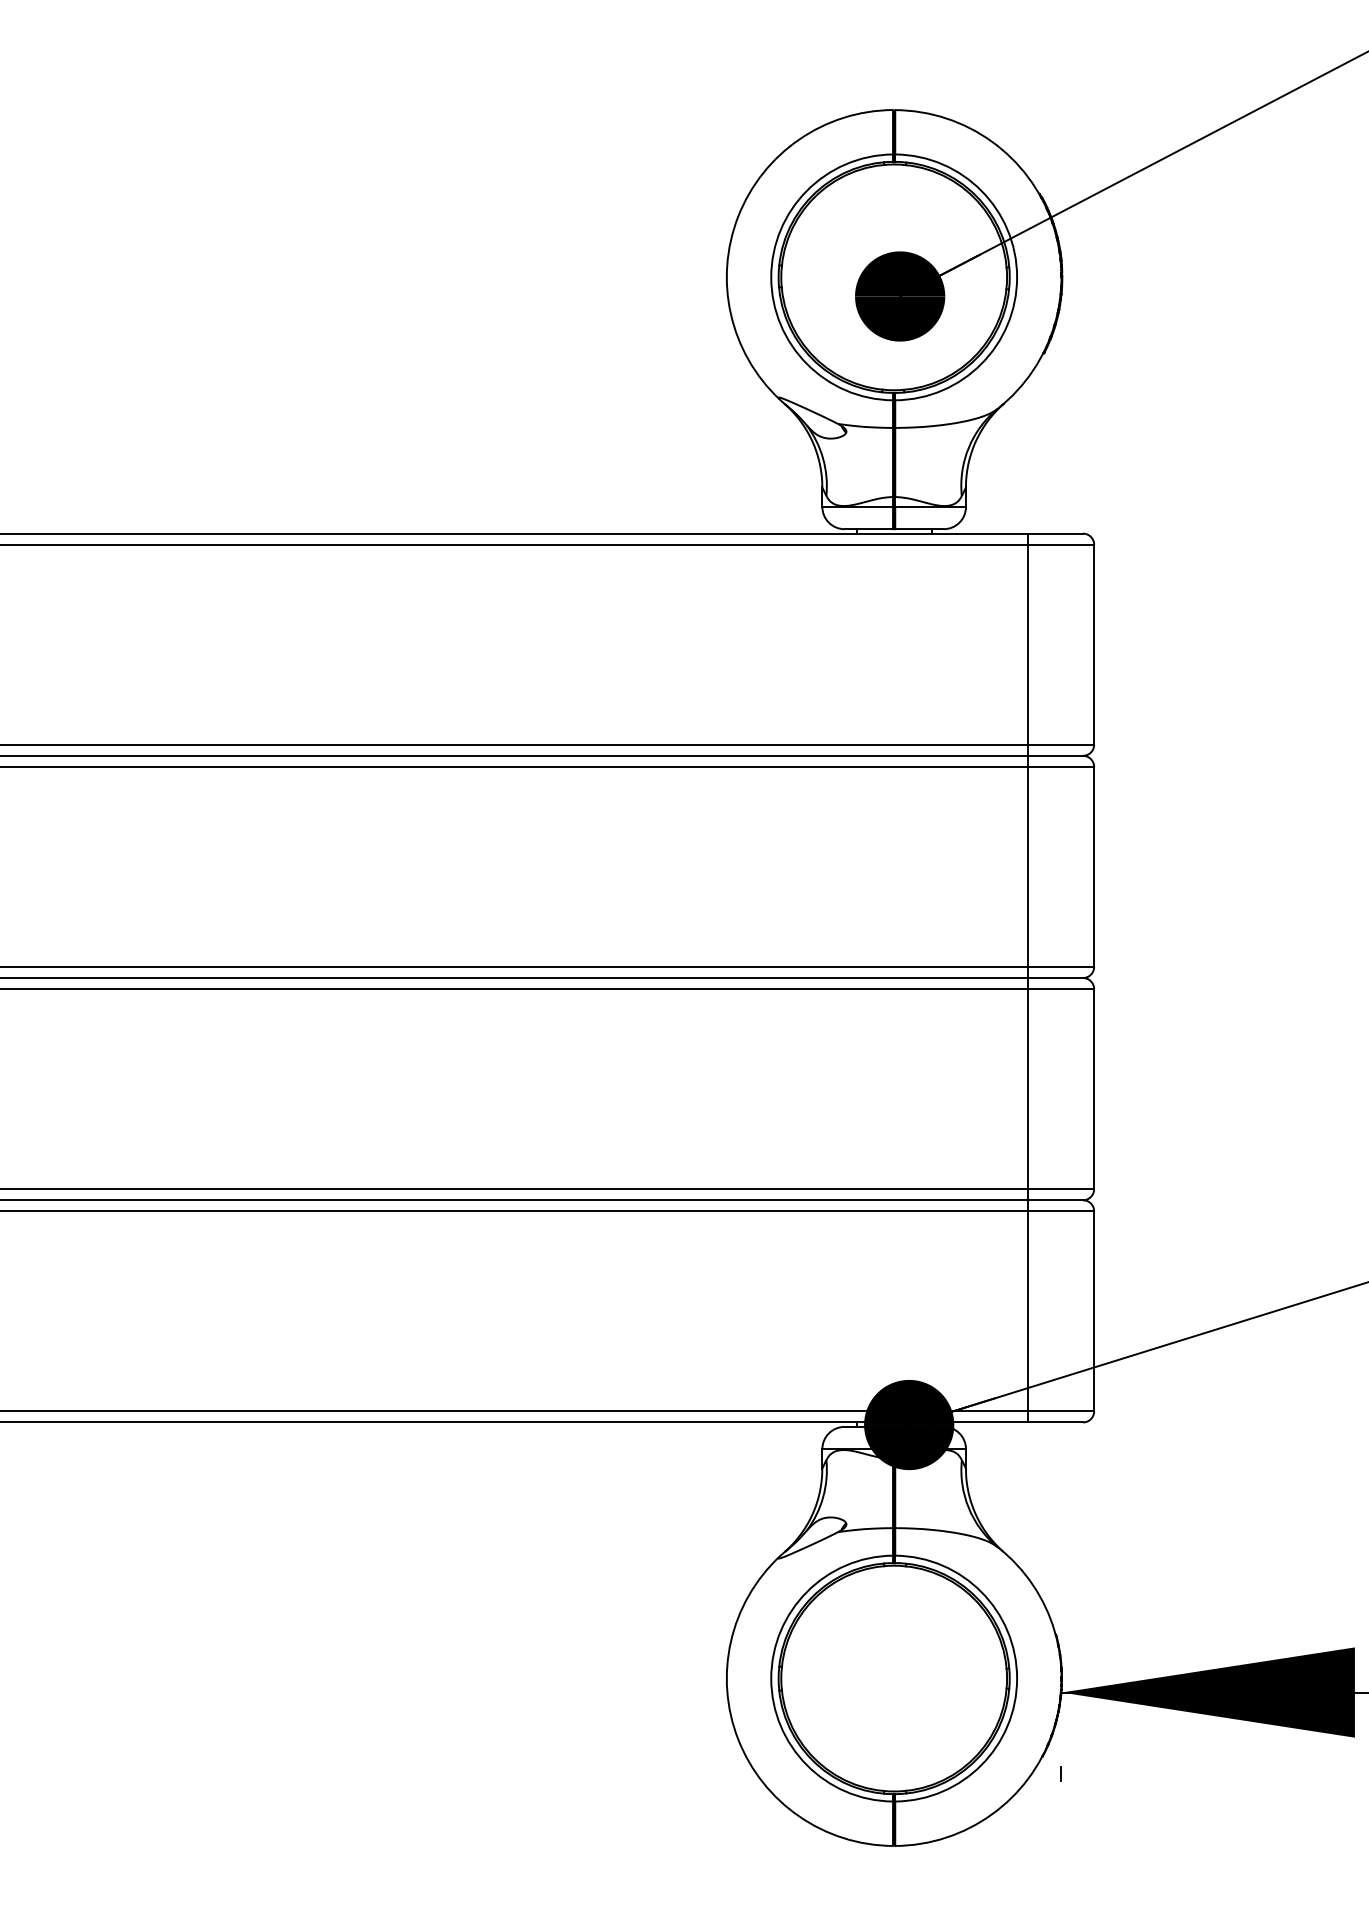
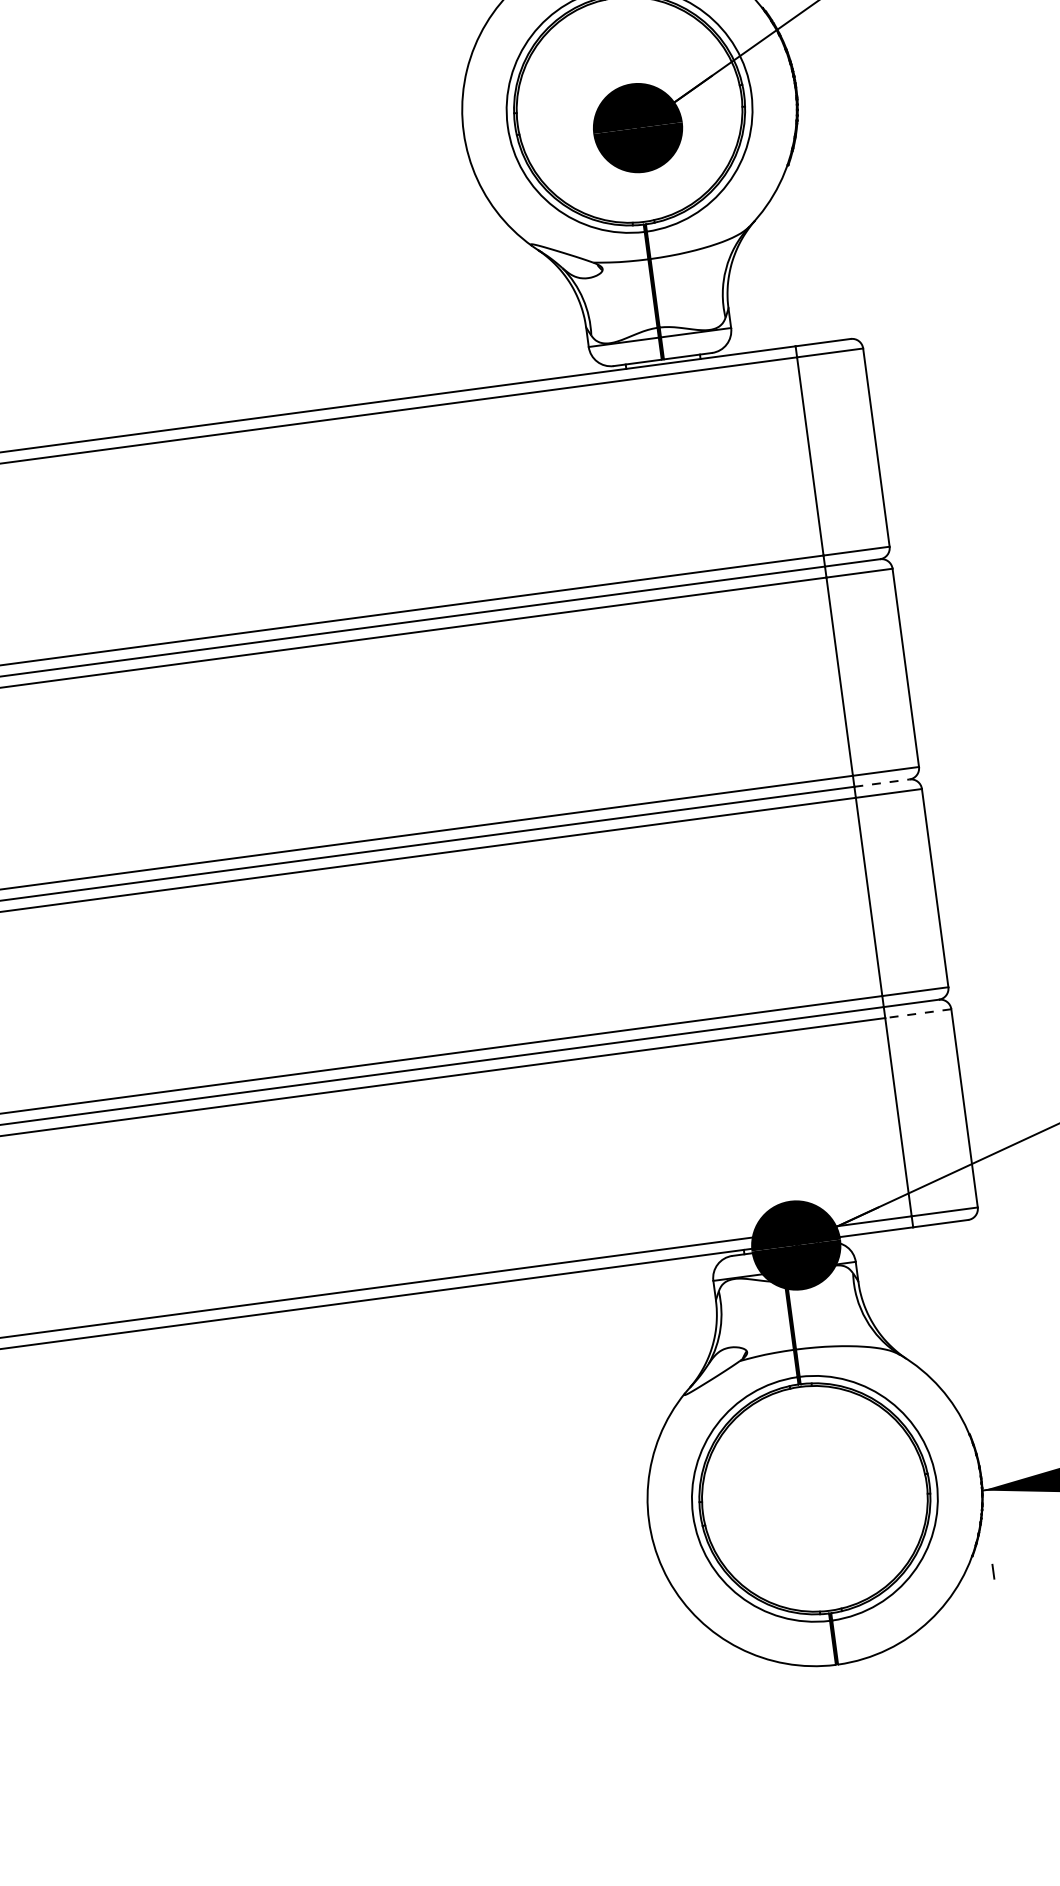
line: (1055, 978) -> (882, 783), solid -> dashed
line: (1060, 1211) -> (917, 1013), solid -> dashed

